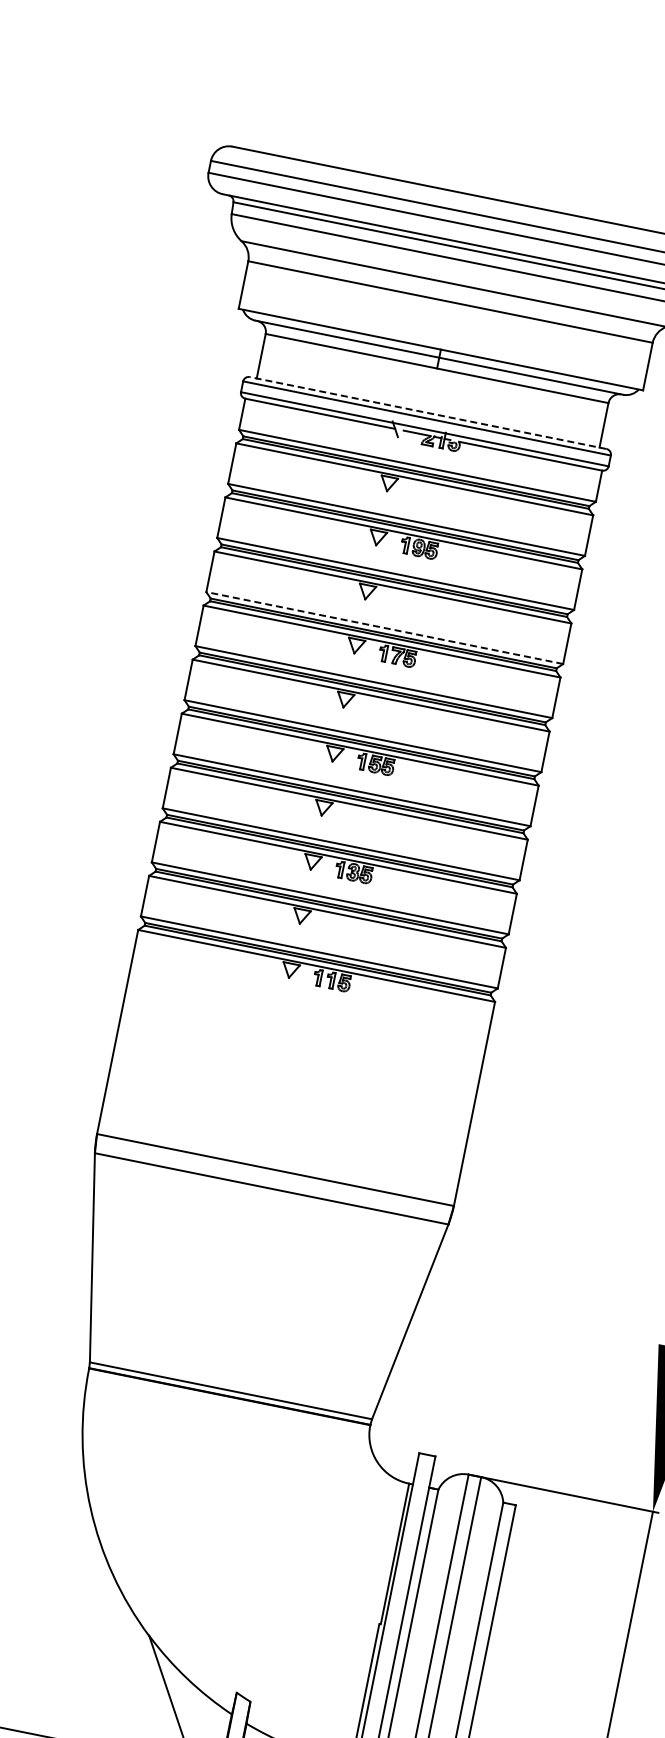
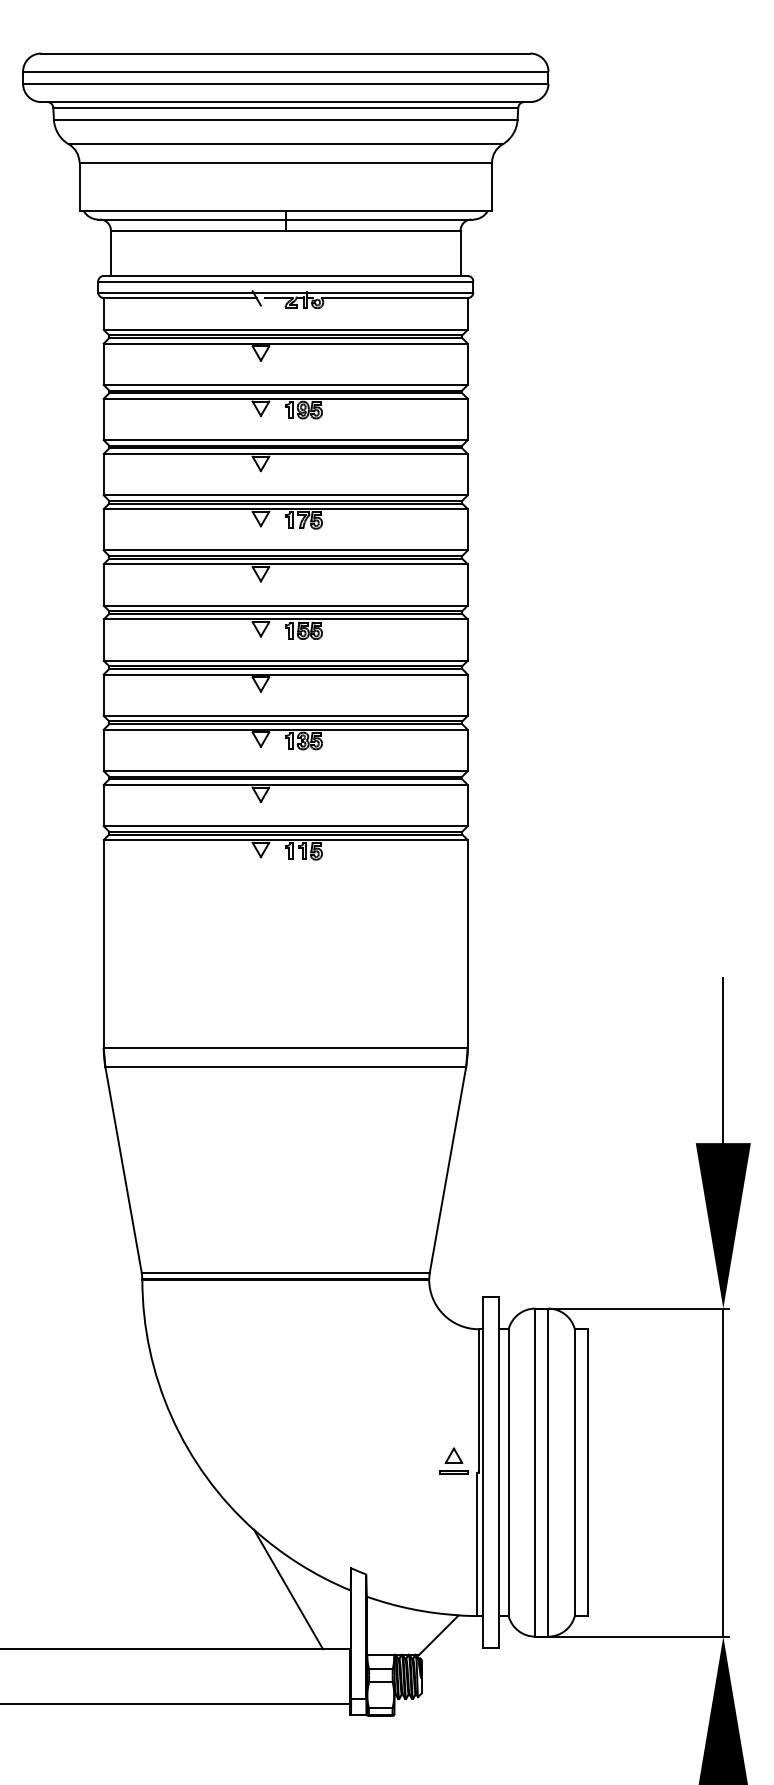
line: (427, 413) -> (285, 276), dashed -> solid
line: (384, 628) -> (285, 495), dashed -> solid
part: (358, 1607) -> (453, 1460), added

